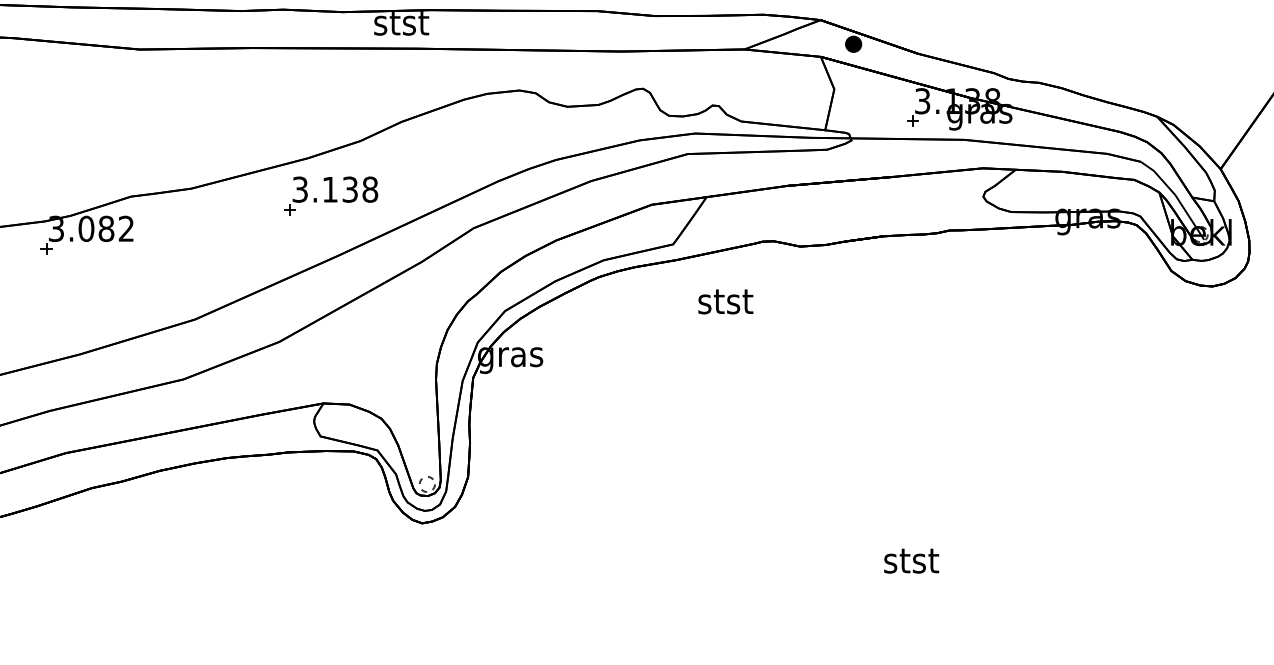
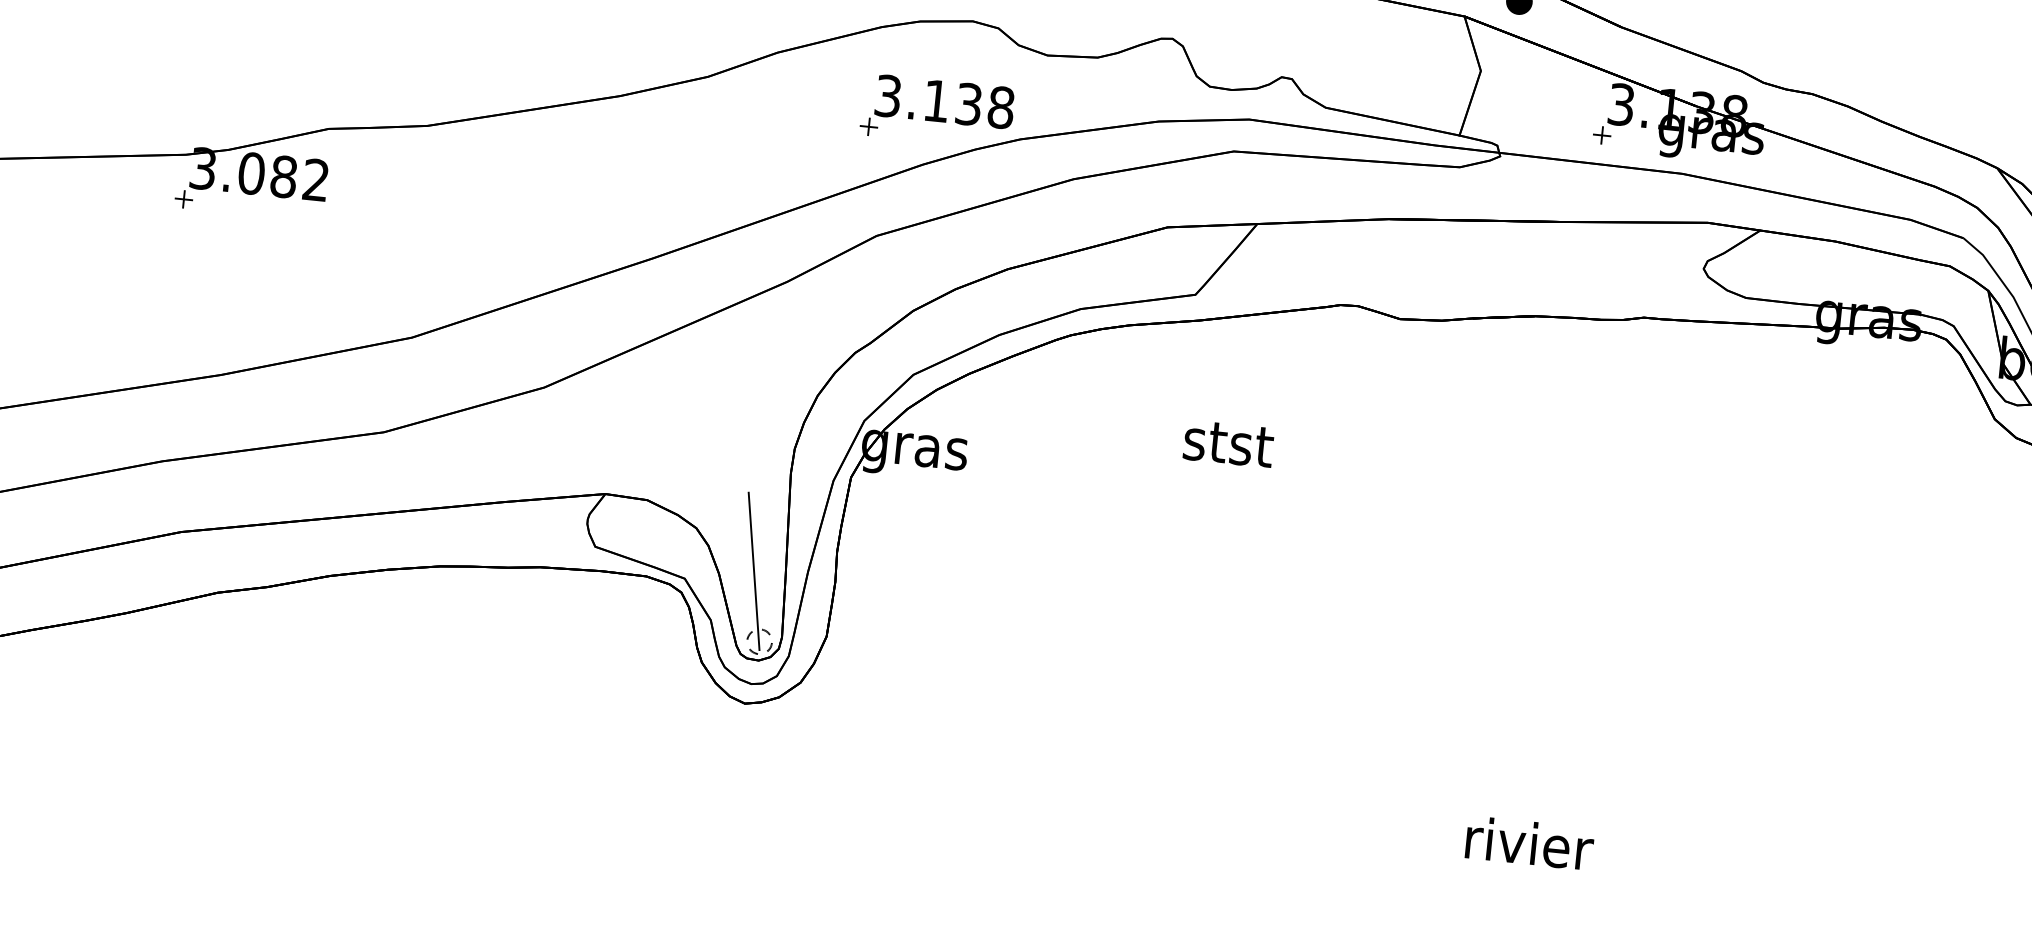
part: (331, 195) -> (937, 110), moved
text: (725, 301) -> (1228, 443), moved
line: (419, 441) -> (754, 571), added
text: (912, 559) -> (1529, 842), stst -> rivier

